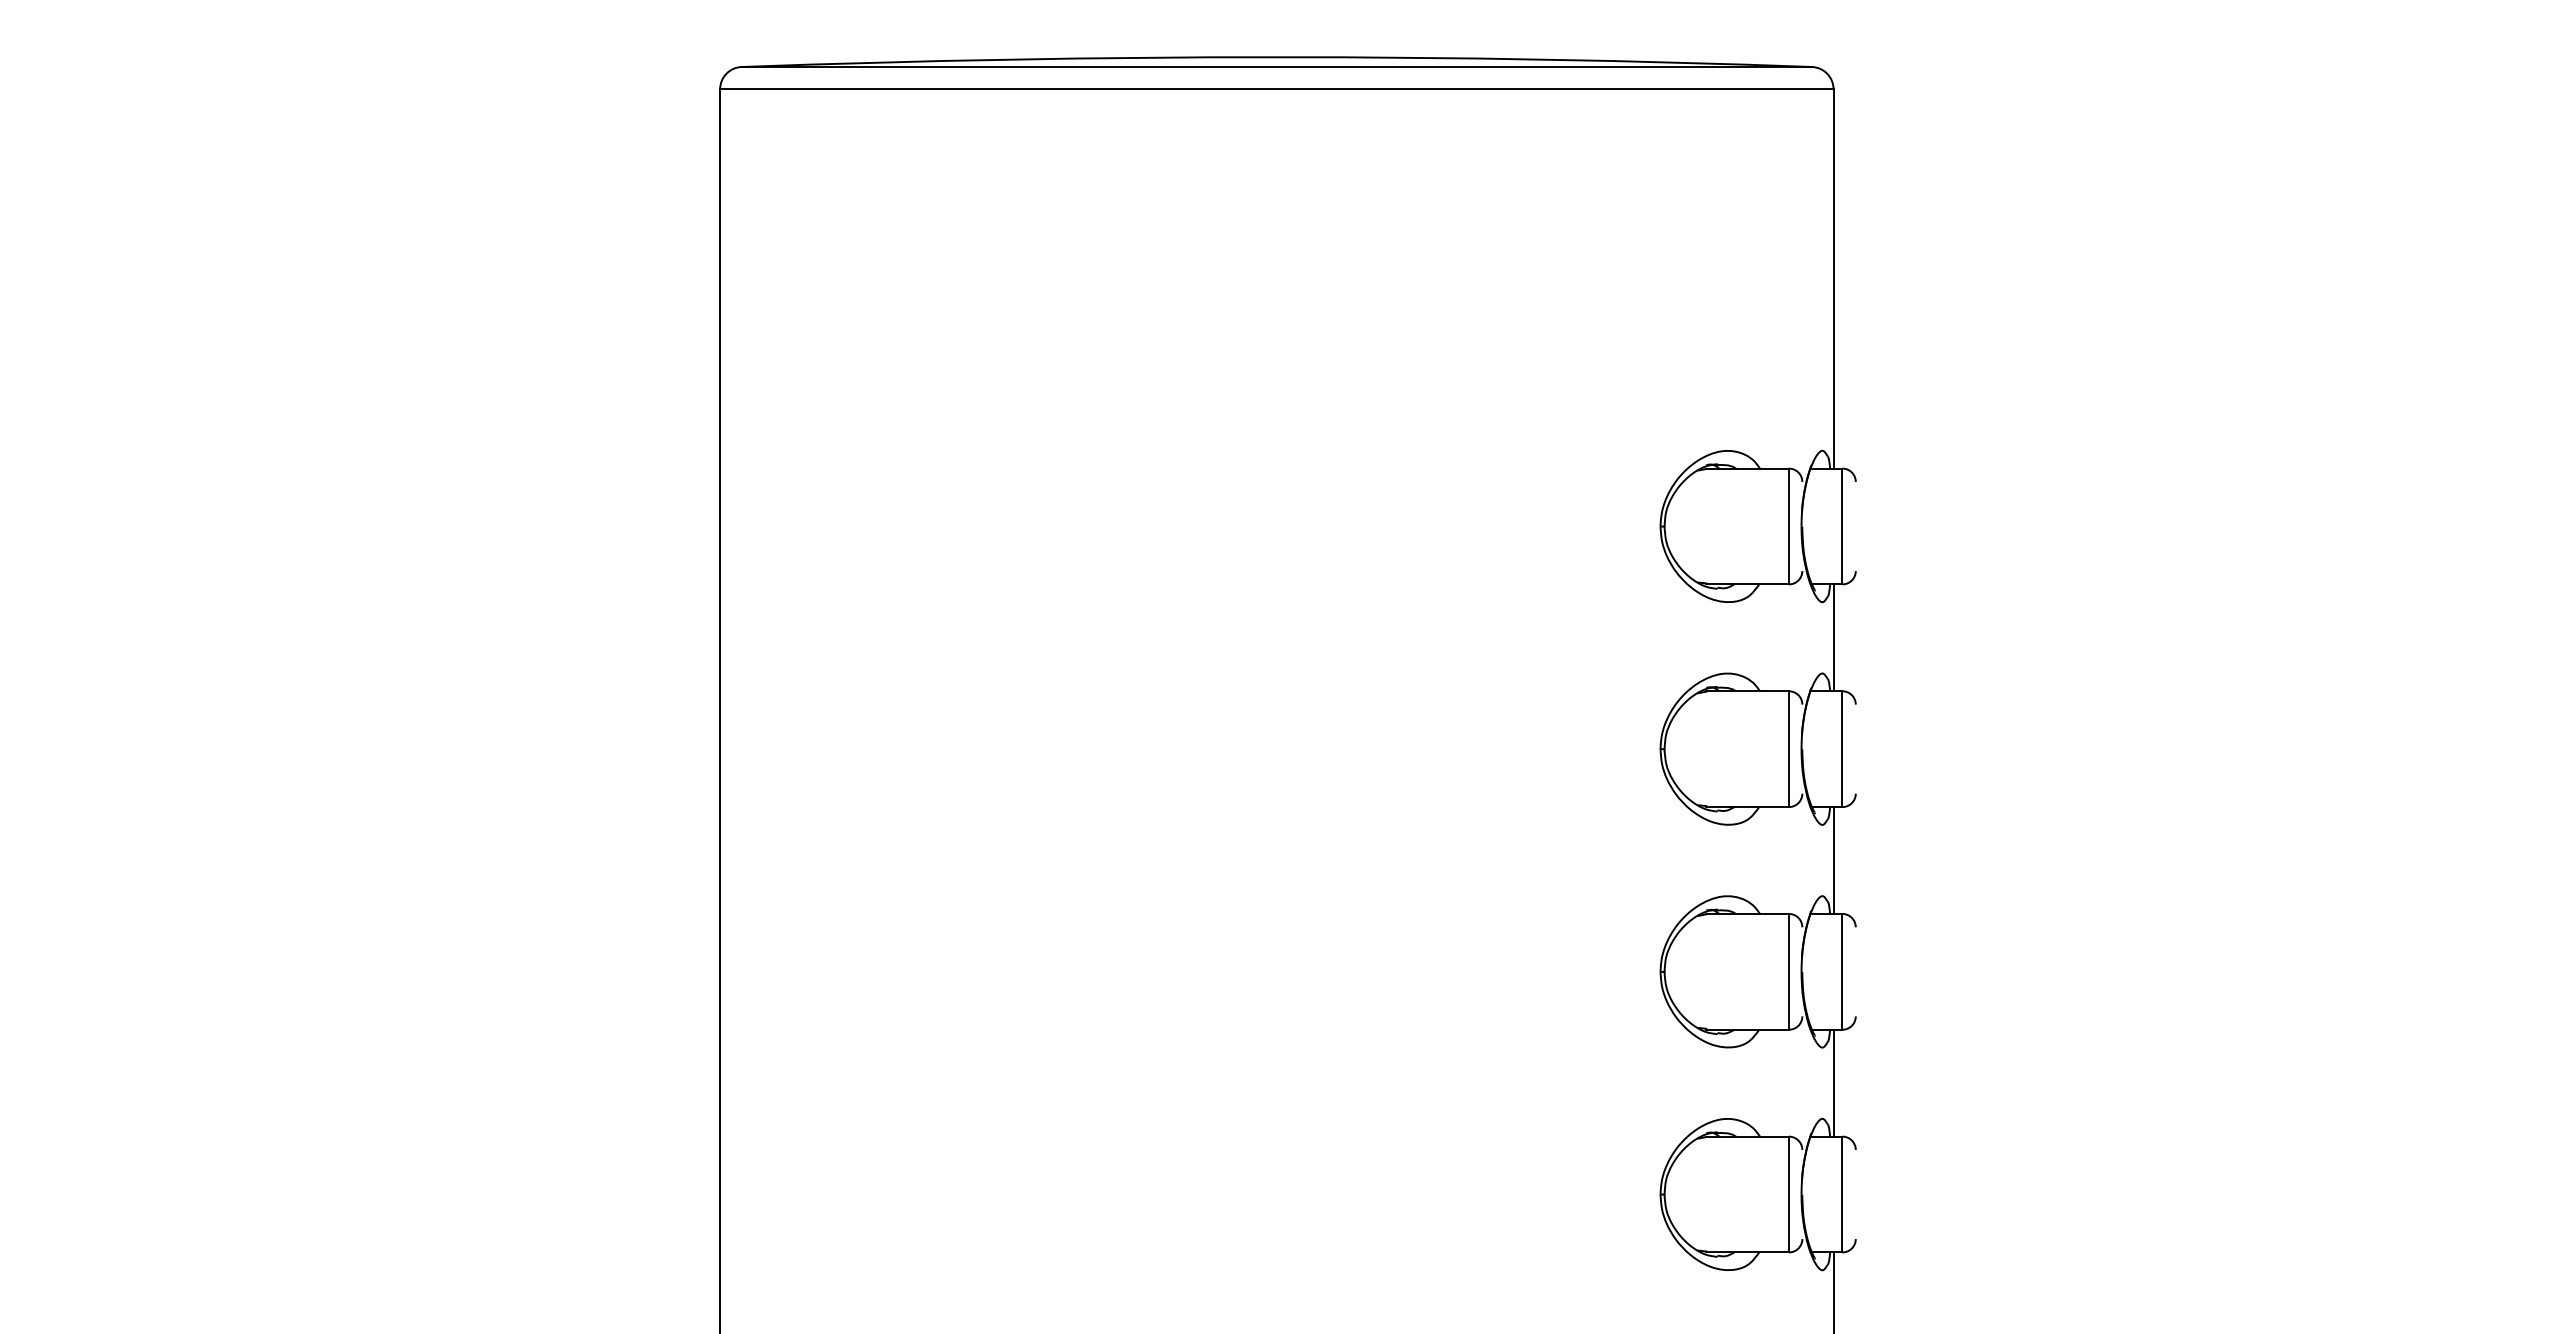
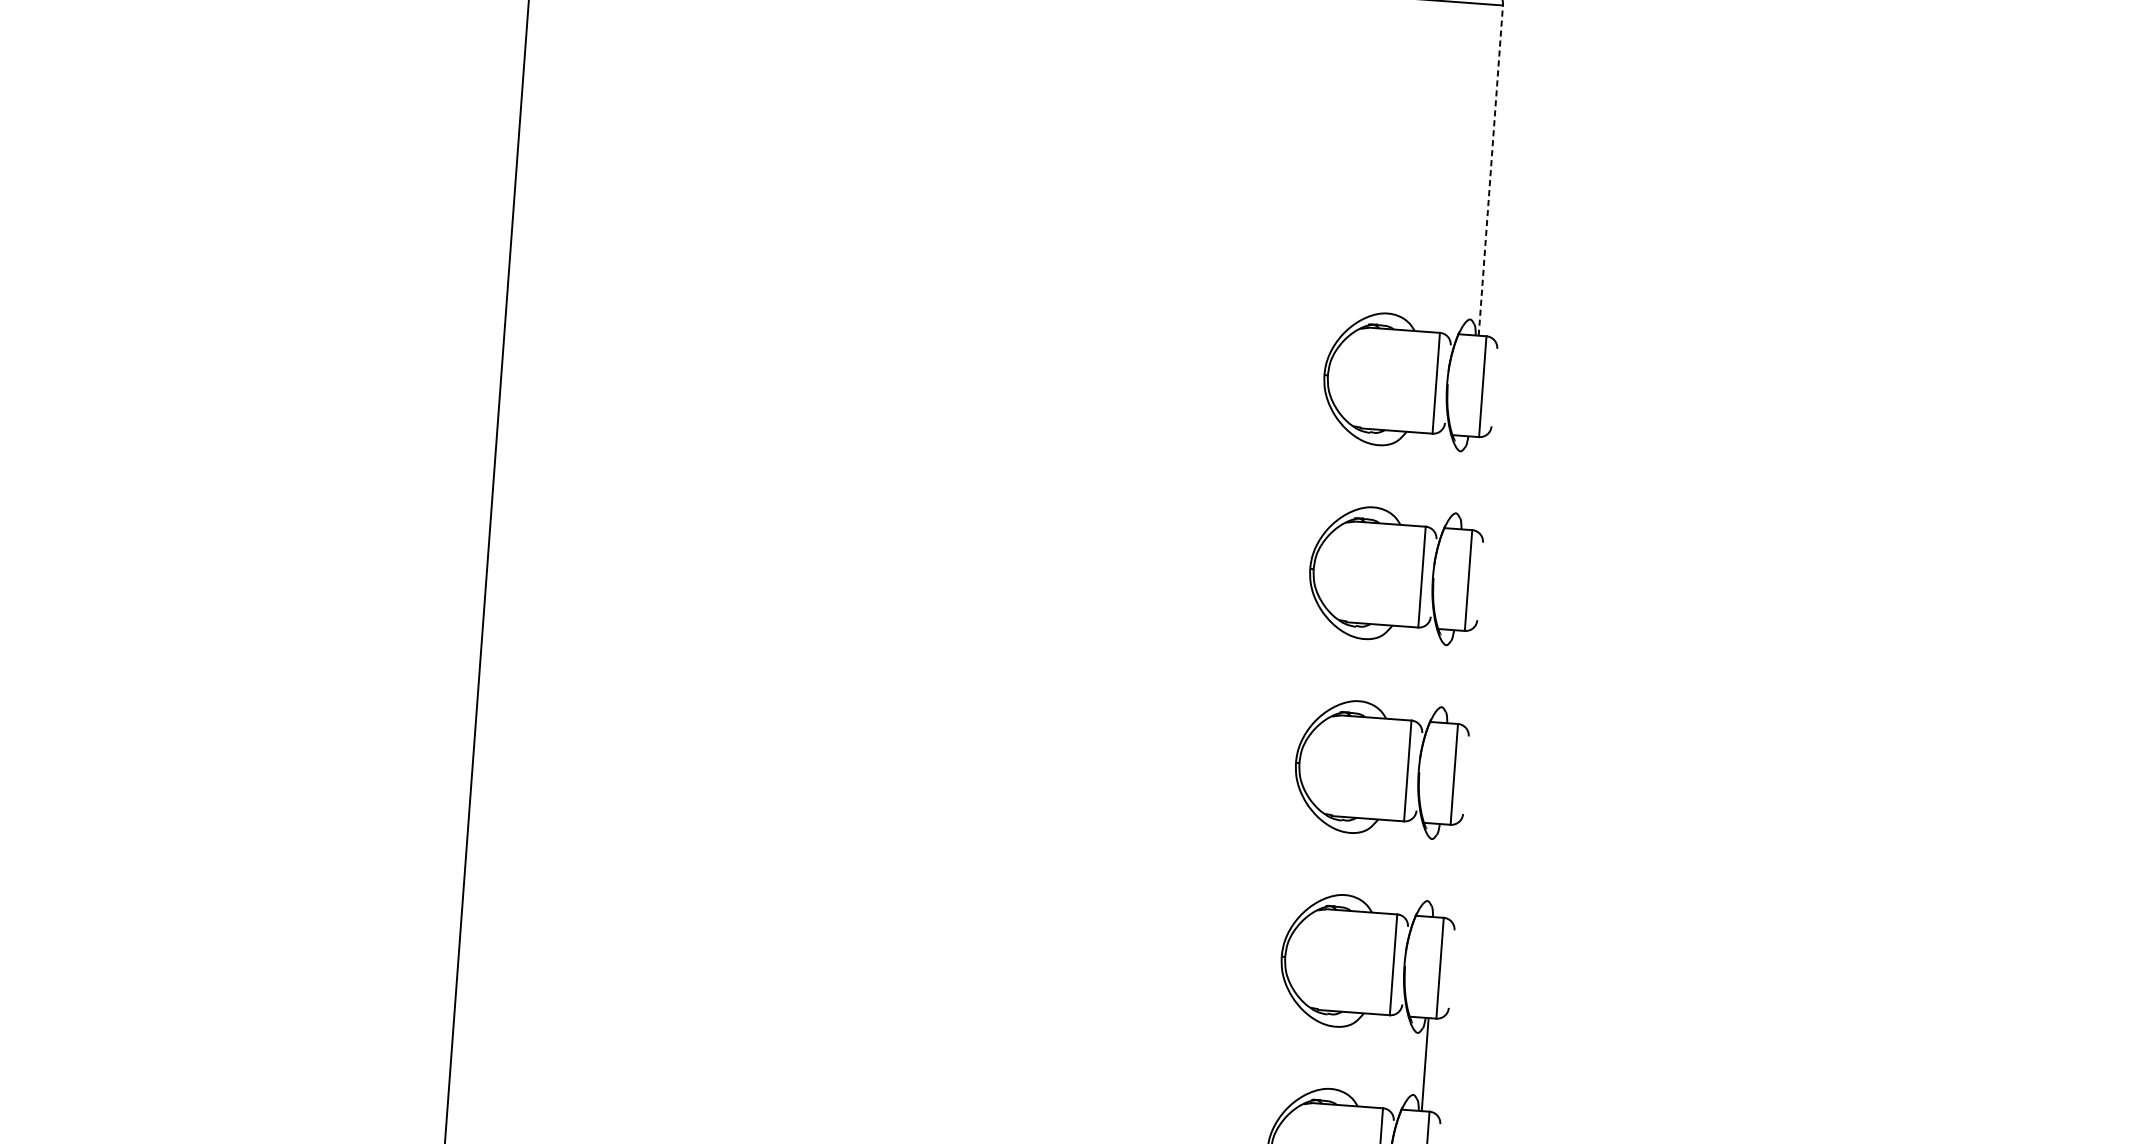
line: (1833, 278) -> (1490, 170), solid -> dashed
line: (1833, 637) -> (1467, 482), removed
line: (1833, 860) -> (1453, 676), removed
line: (1833, 1082) -> (1439, 870), removed

